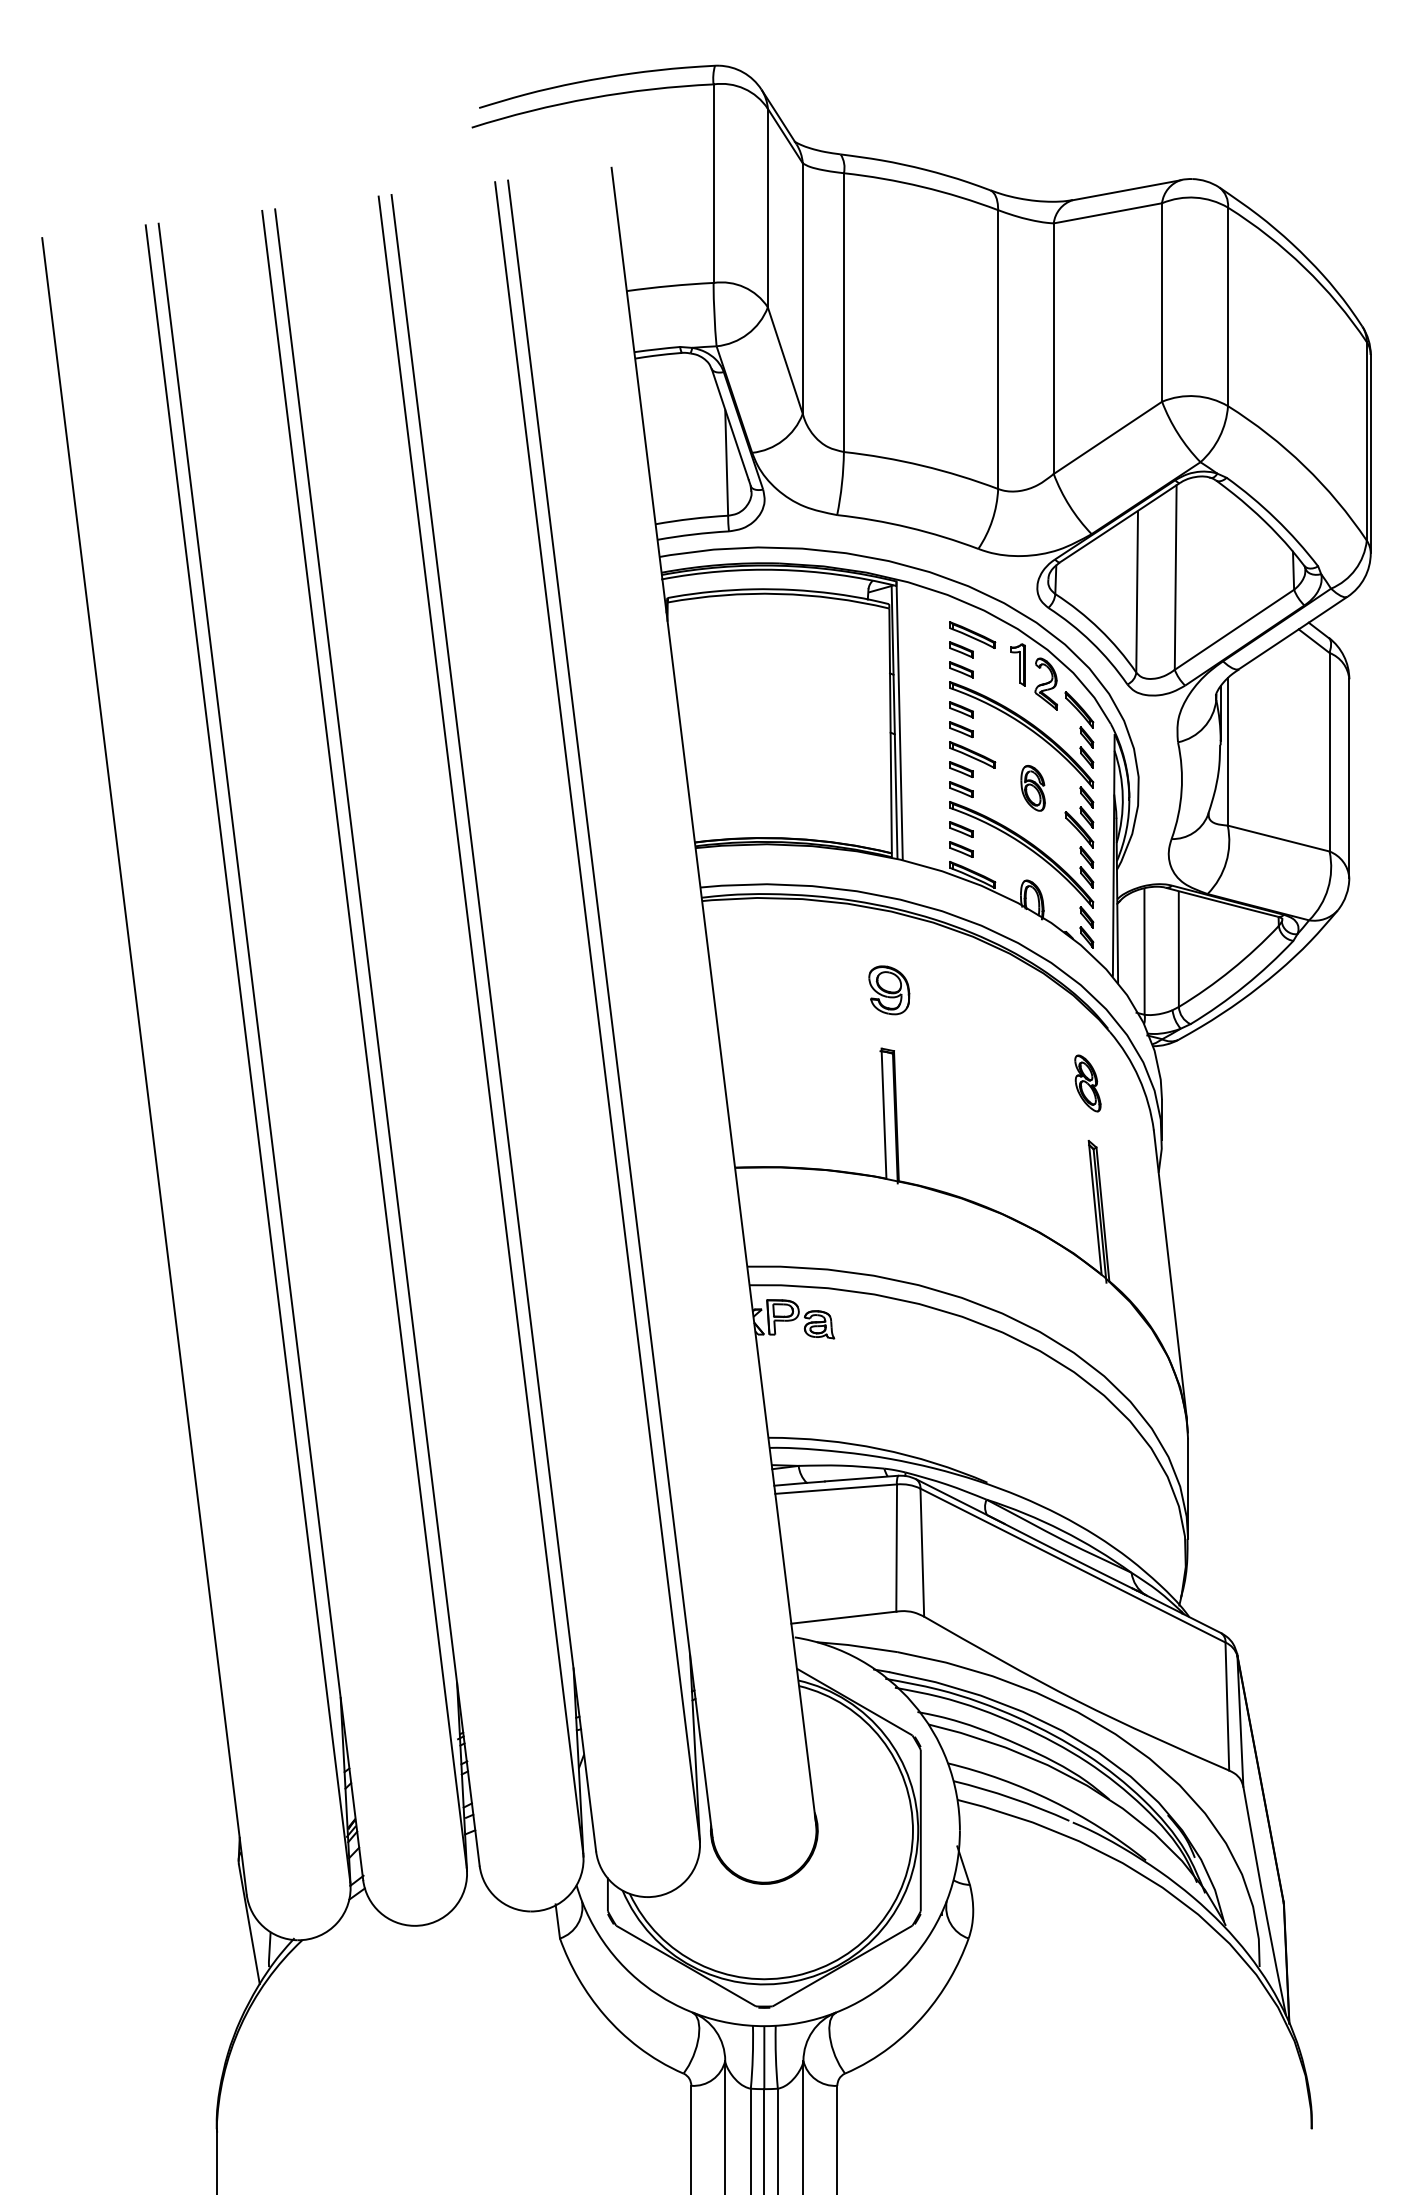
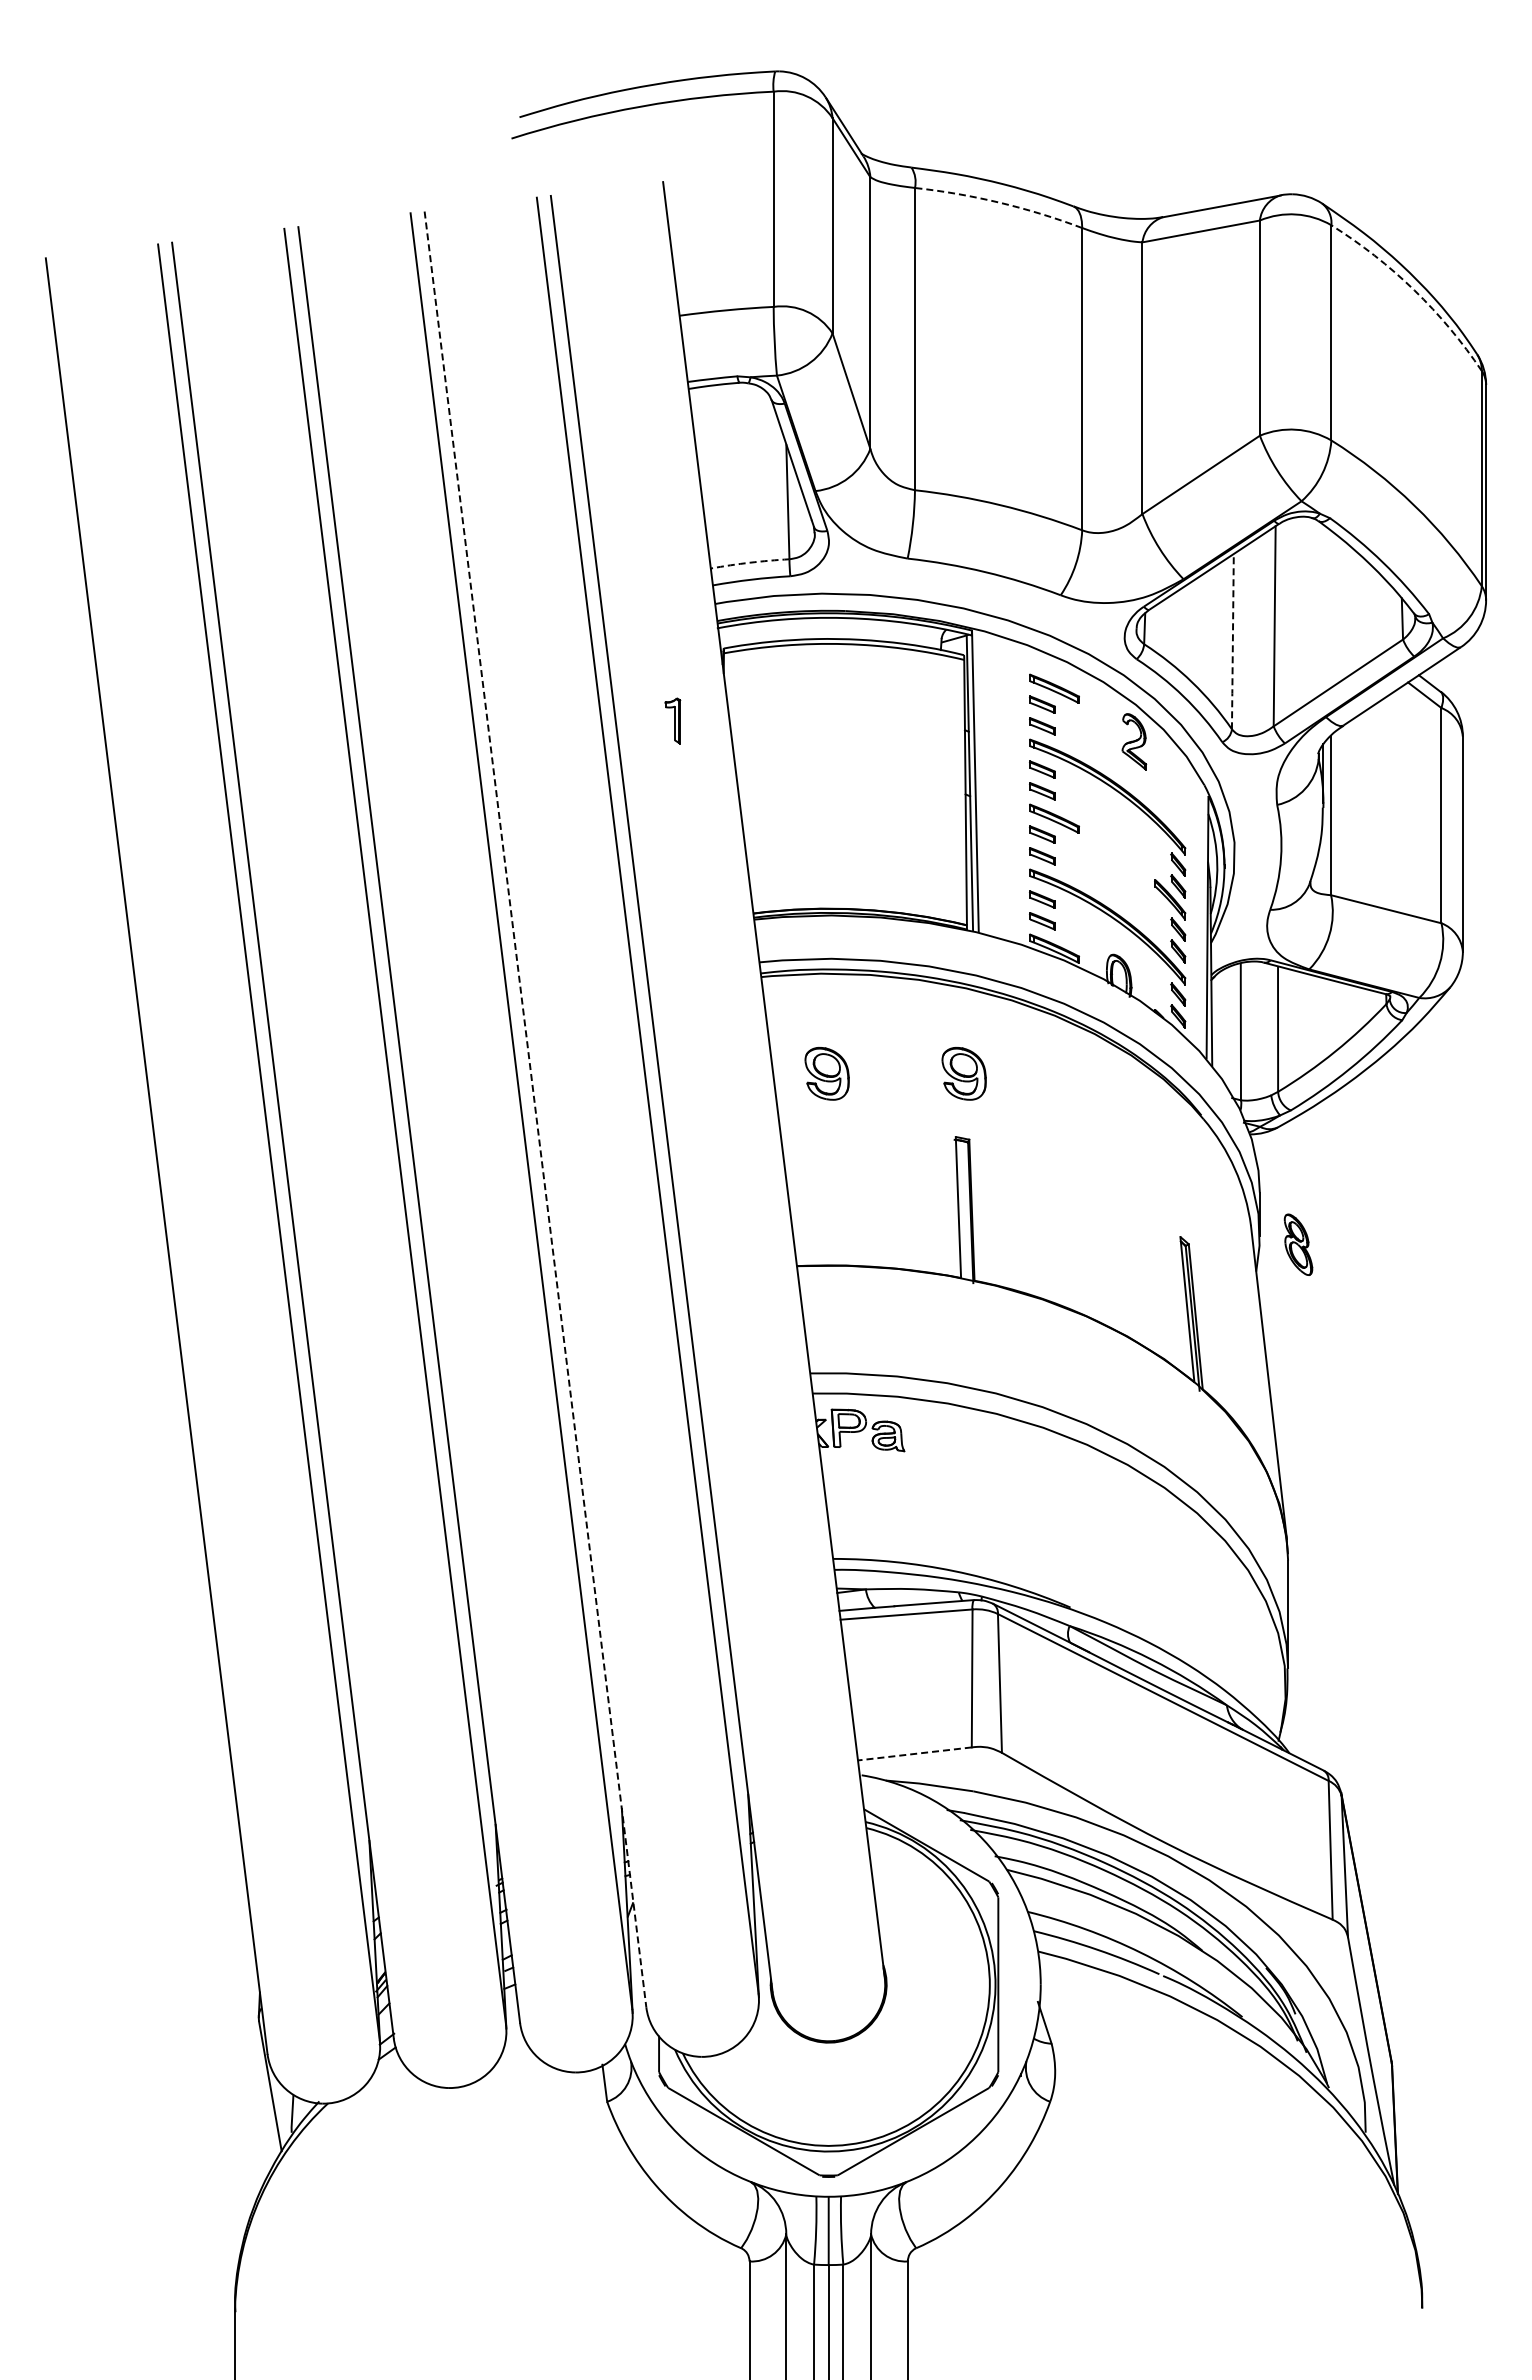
arc: (921, 186) -> (999, 202), solid -> dashed
arc: (1304, 267) -> (1414, 290), solid -> dashed
arc: (692, 518) -> (750, 562), solid -> dashed
line: (1136, 590) -> (1232, 640), solid -> dashed
part: (1017, 664) -> (672, 720), moved
part: (1079, 729) -> (1170, 791), removed
part: (1032, 788) -> (1119, 854), removed
part: (762, 990) -> (826, 1073), added
line: (493, 1023) -> (535, 1109), solid -> dashed
part: (1087, 1083) -> (1298, 1244), moved
line: (843, 1617) -> (914, 1753), solid -> dashed

